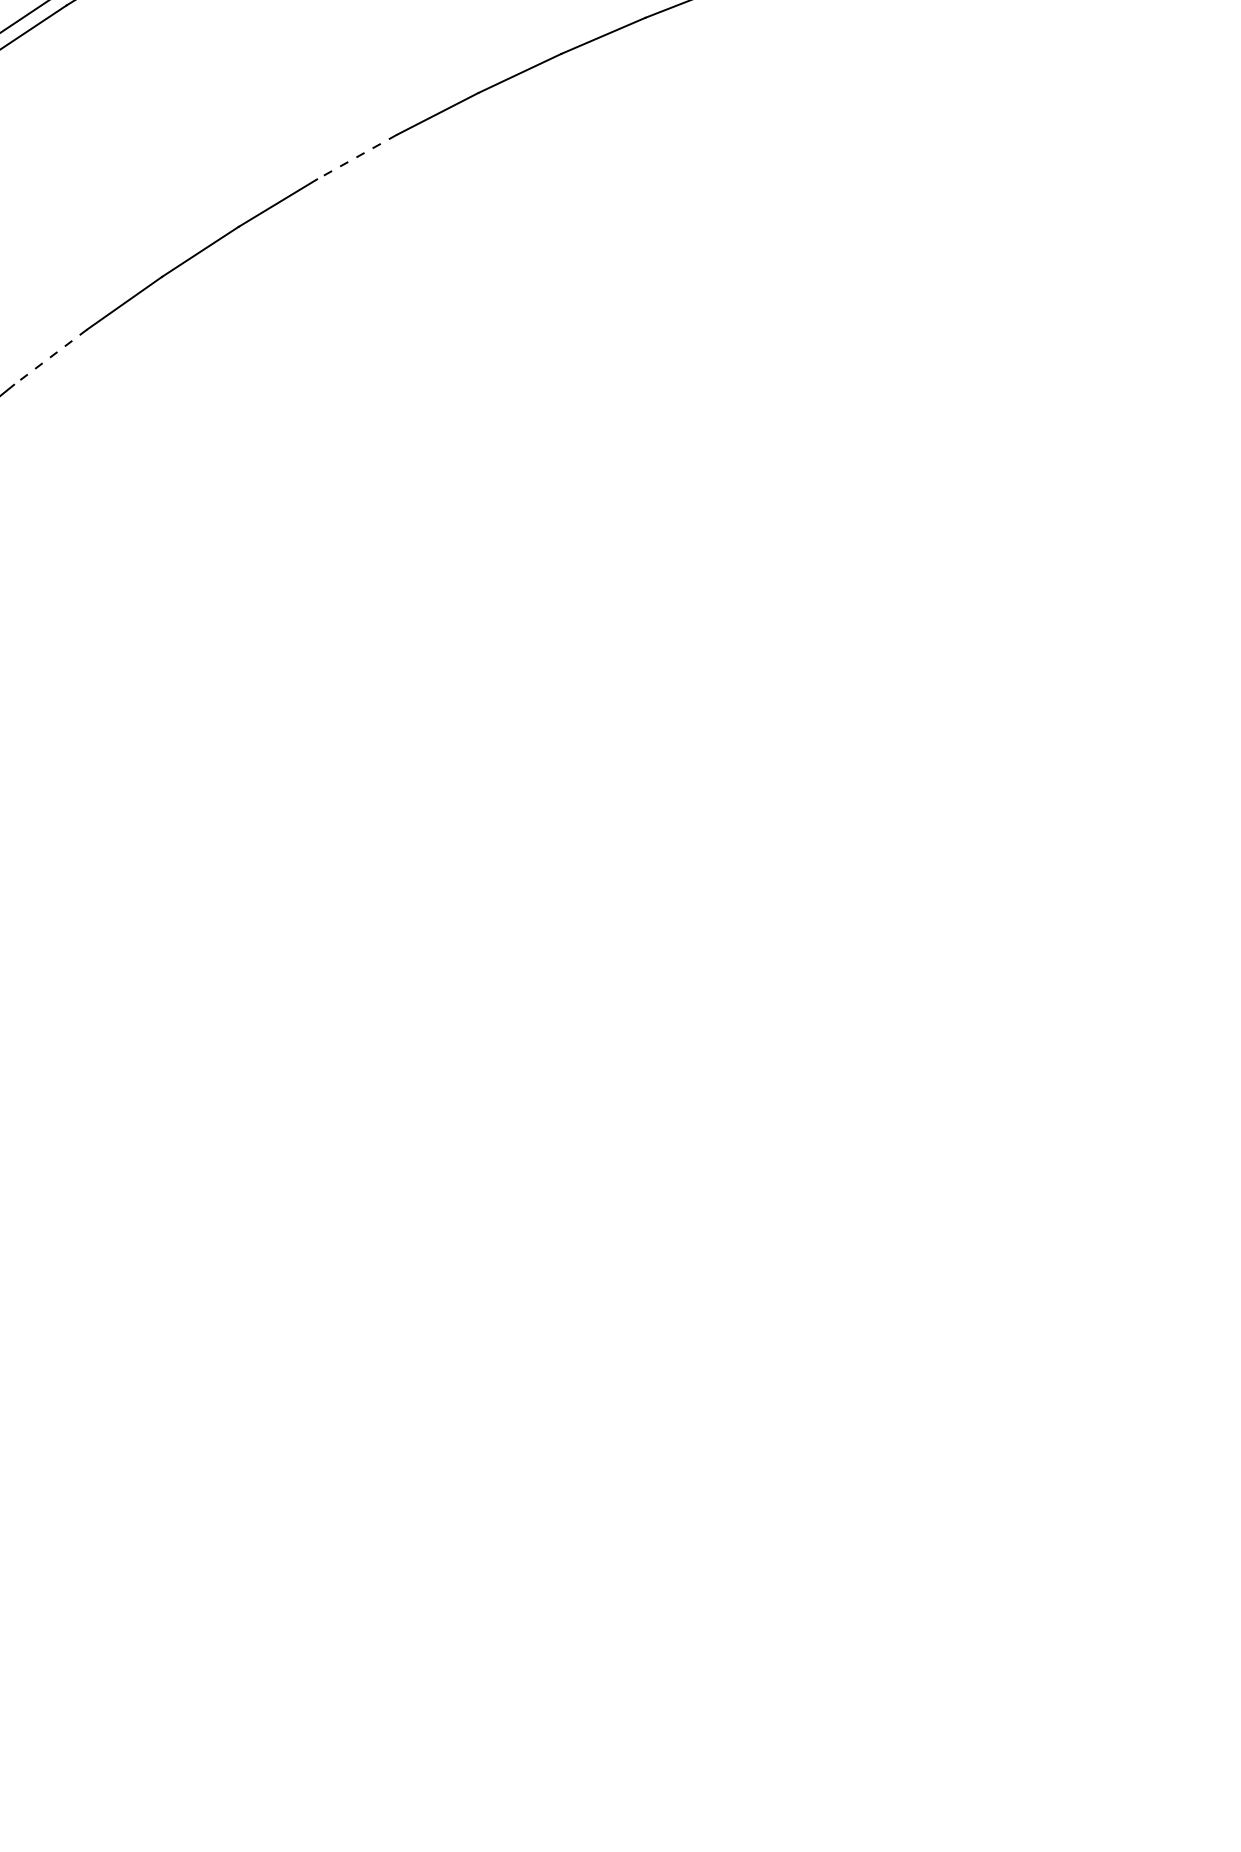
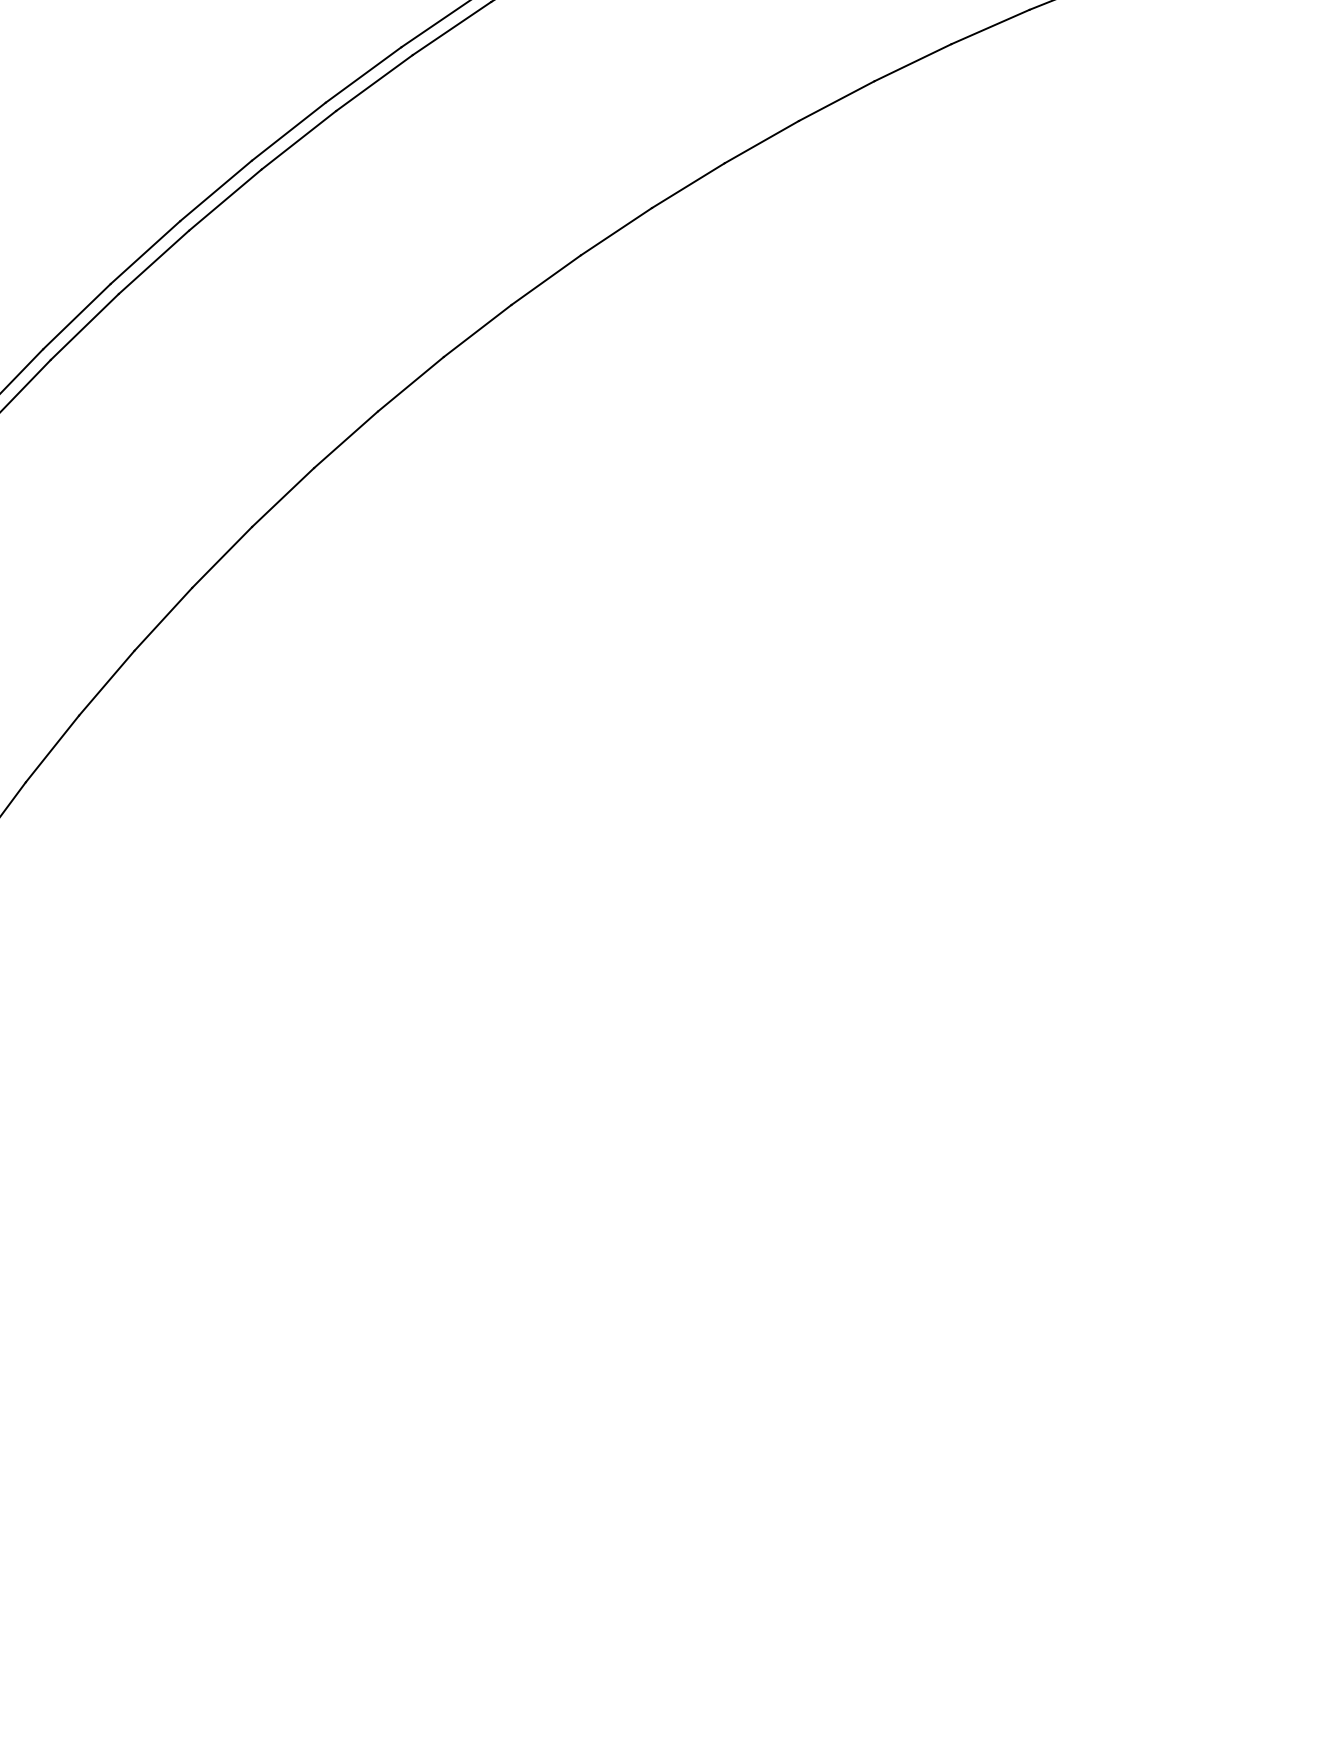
line: (356, 157) -> (477, 331), dashed -> solid
line: (50, 357) -> (222, 557), dashed -> solid

